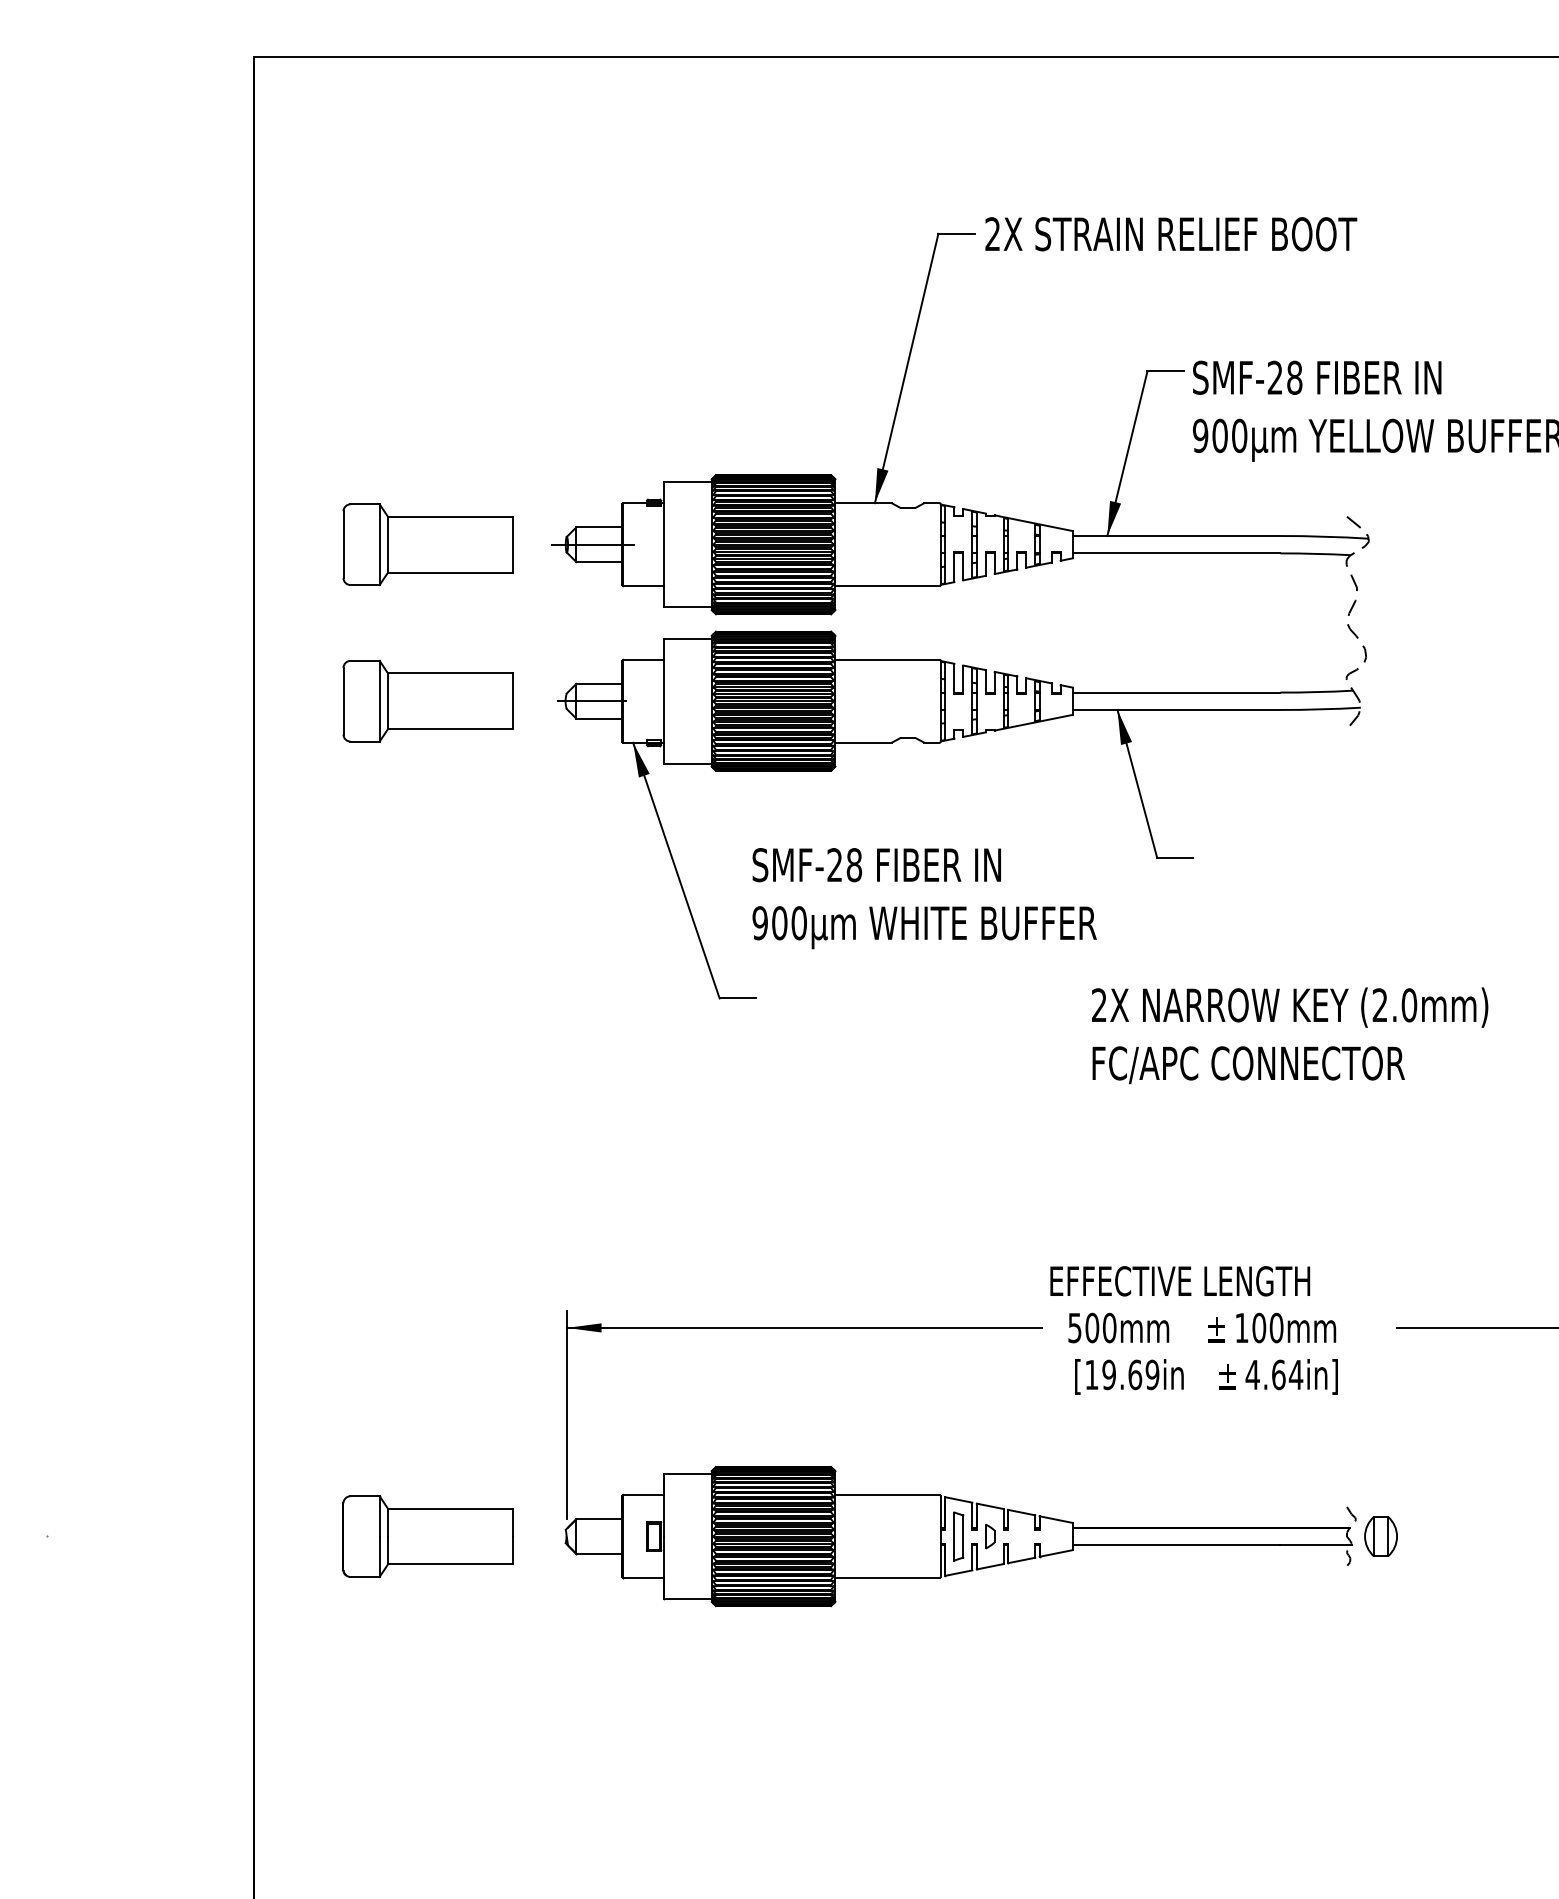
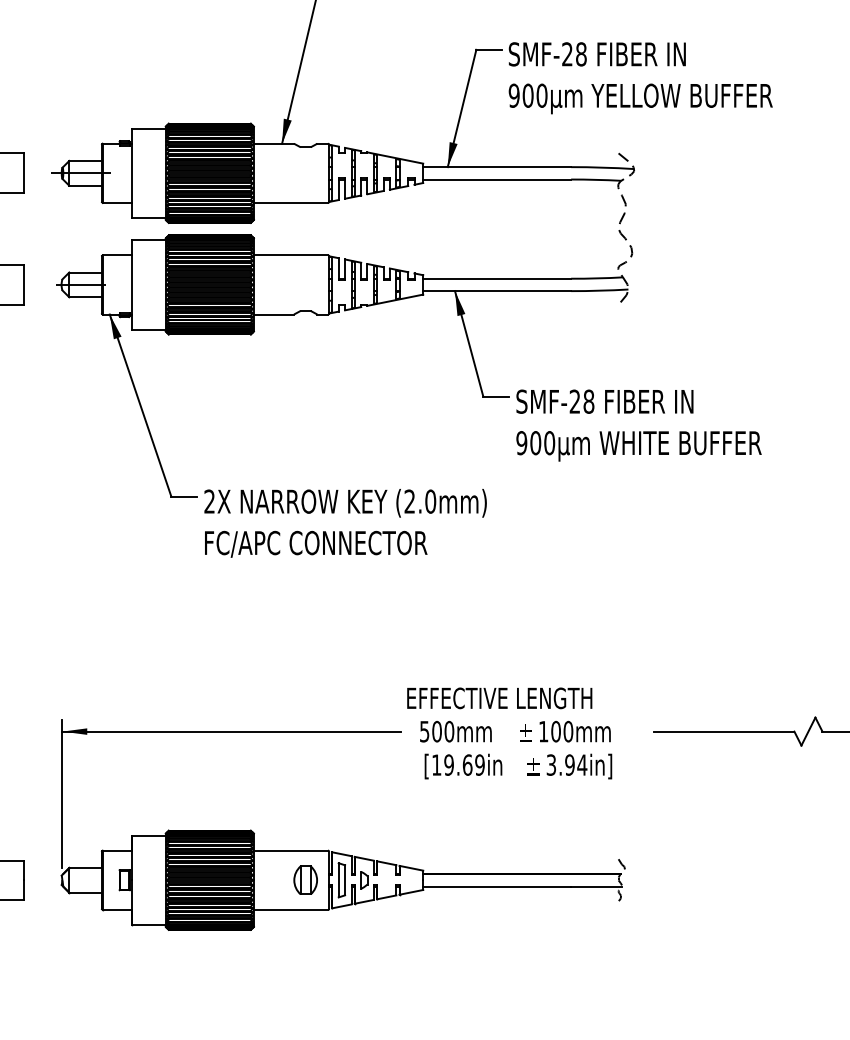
text: (924, 898) -> (638, 425), moved
text: (1290, 1035) -> (345, 523), moved
text: (1265, 1374) -> (560, 764), 4.64in] -> 3.94in]
part: (1380, 1536) -> (305, 880), moved

